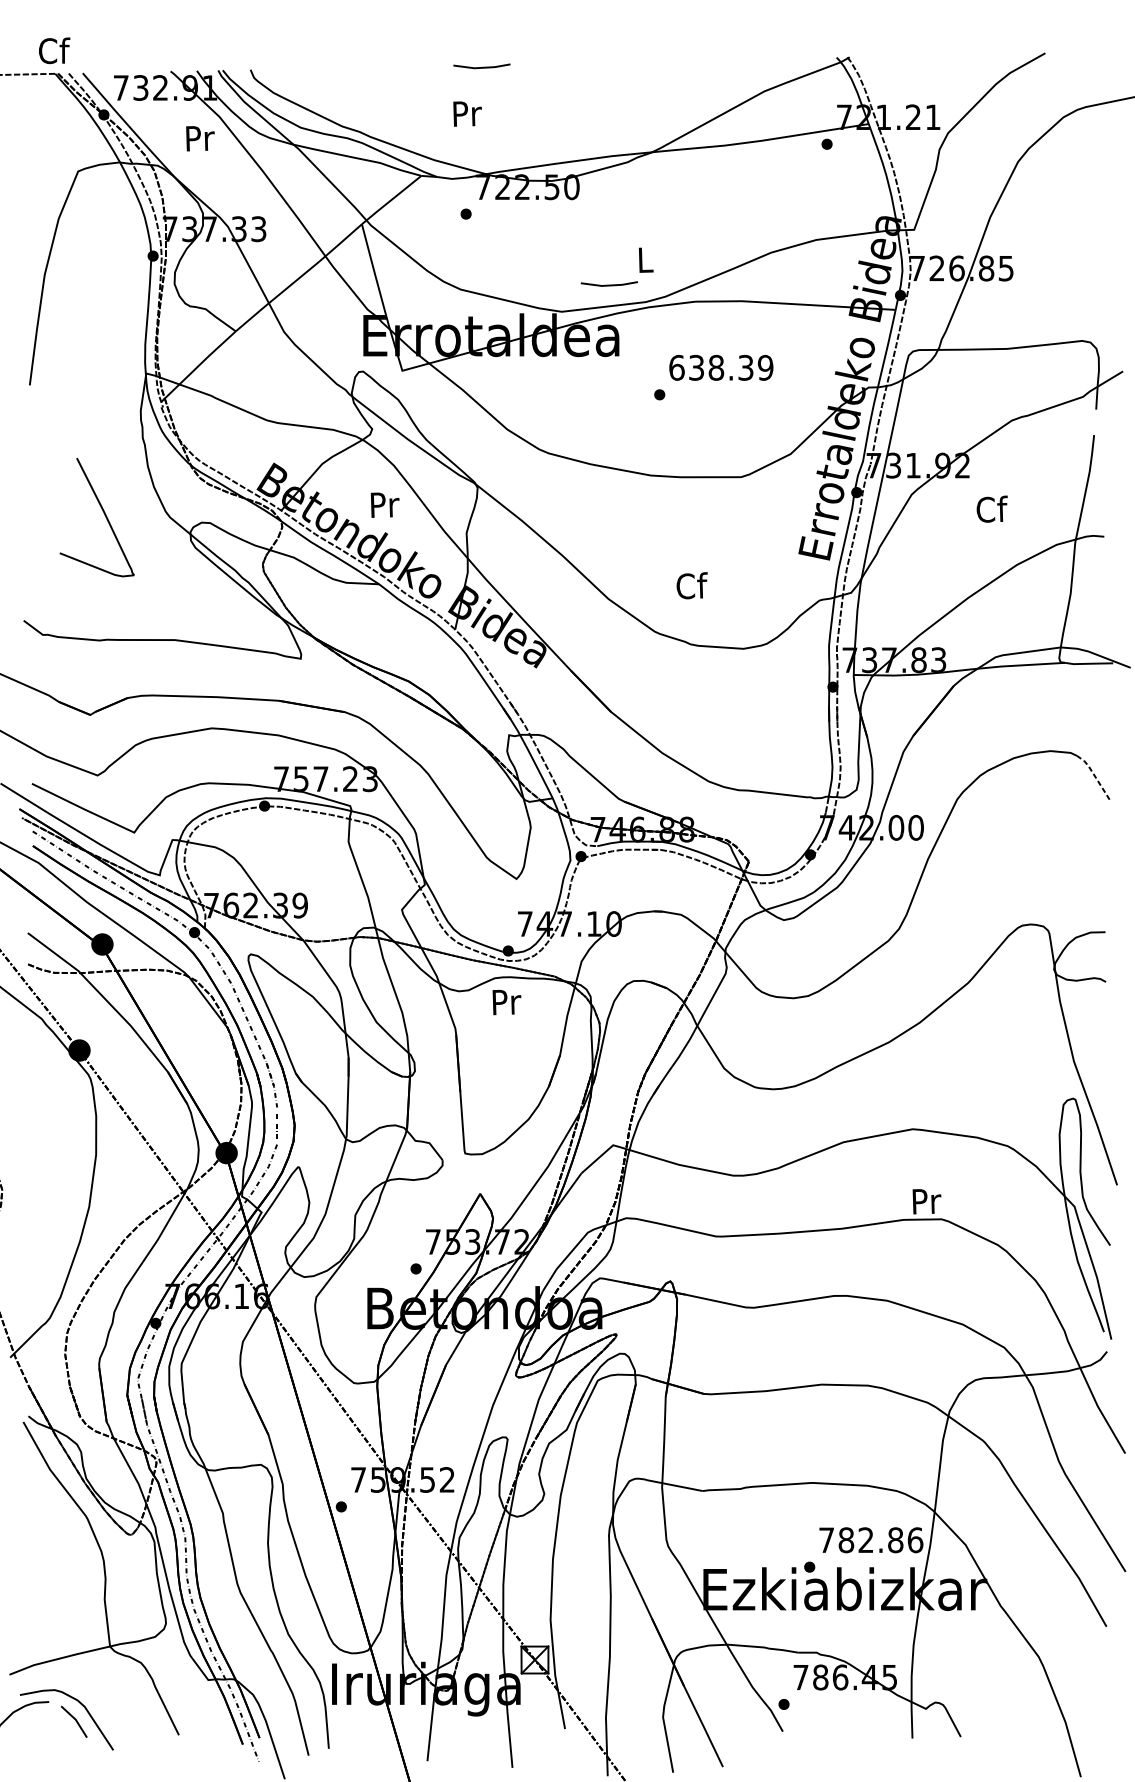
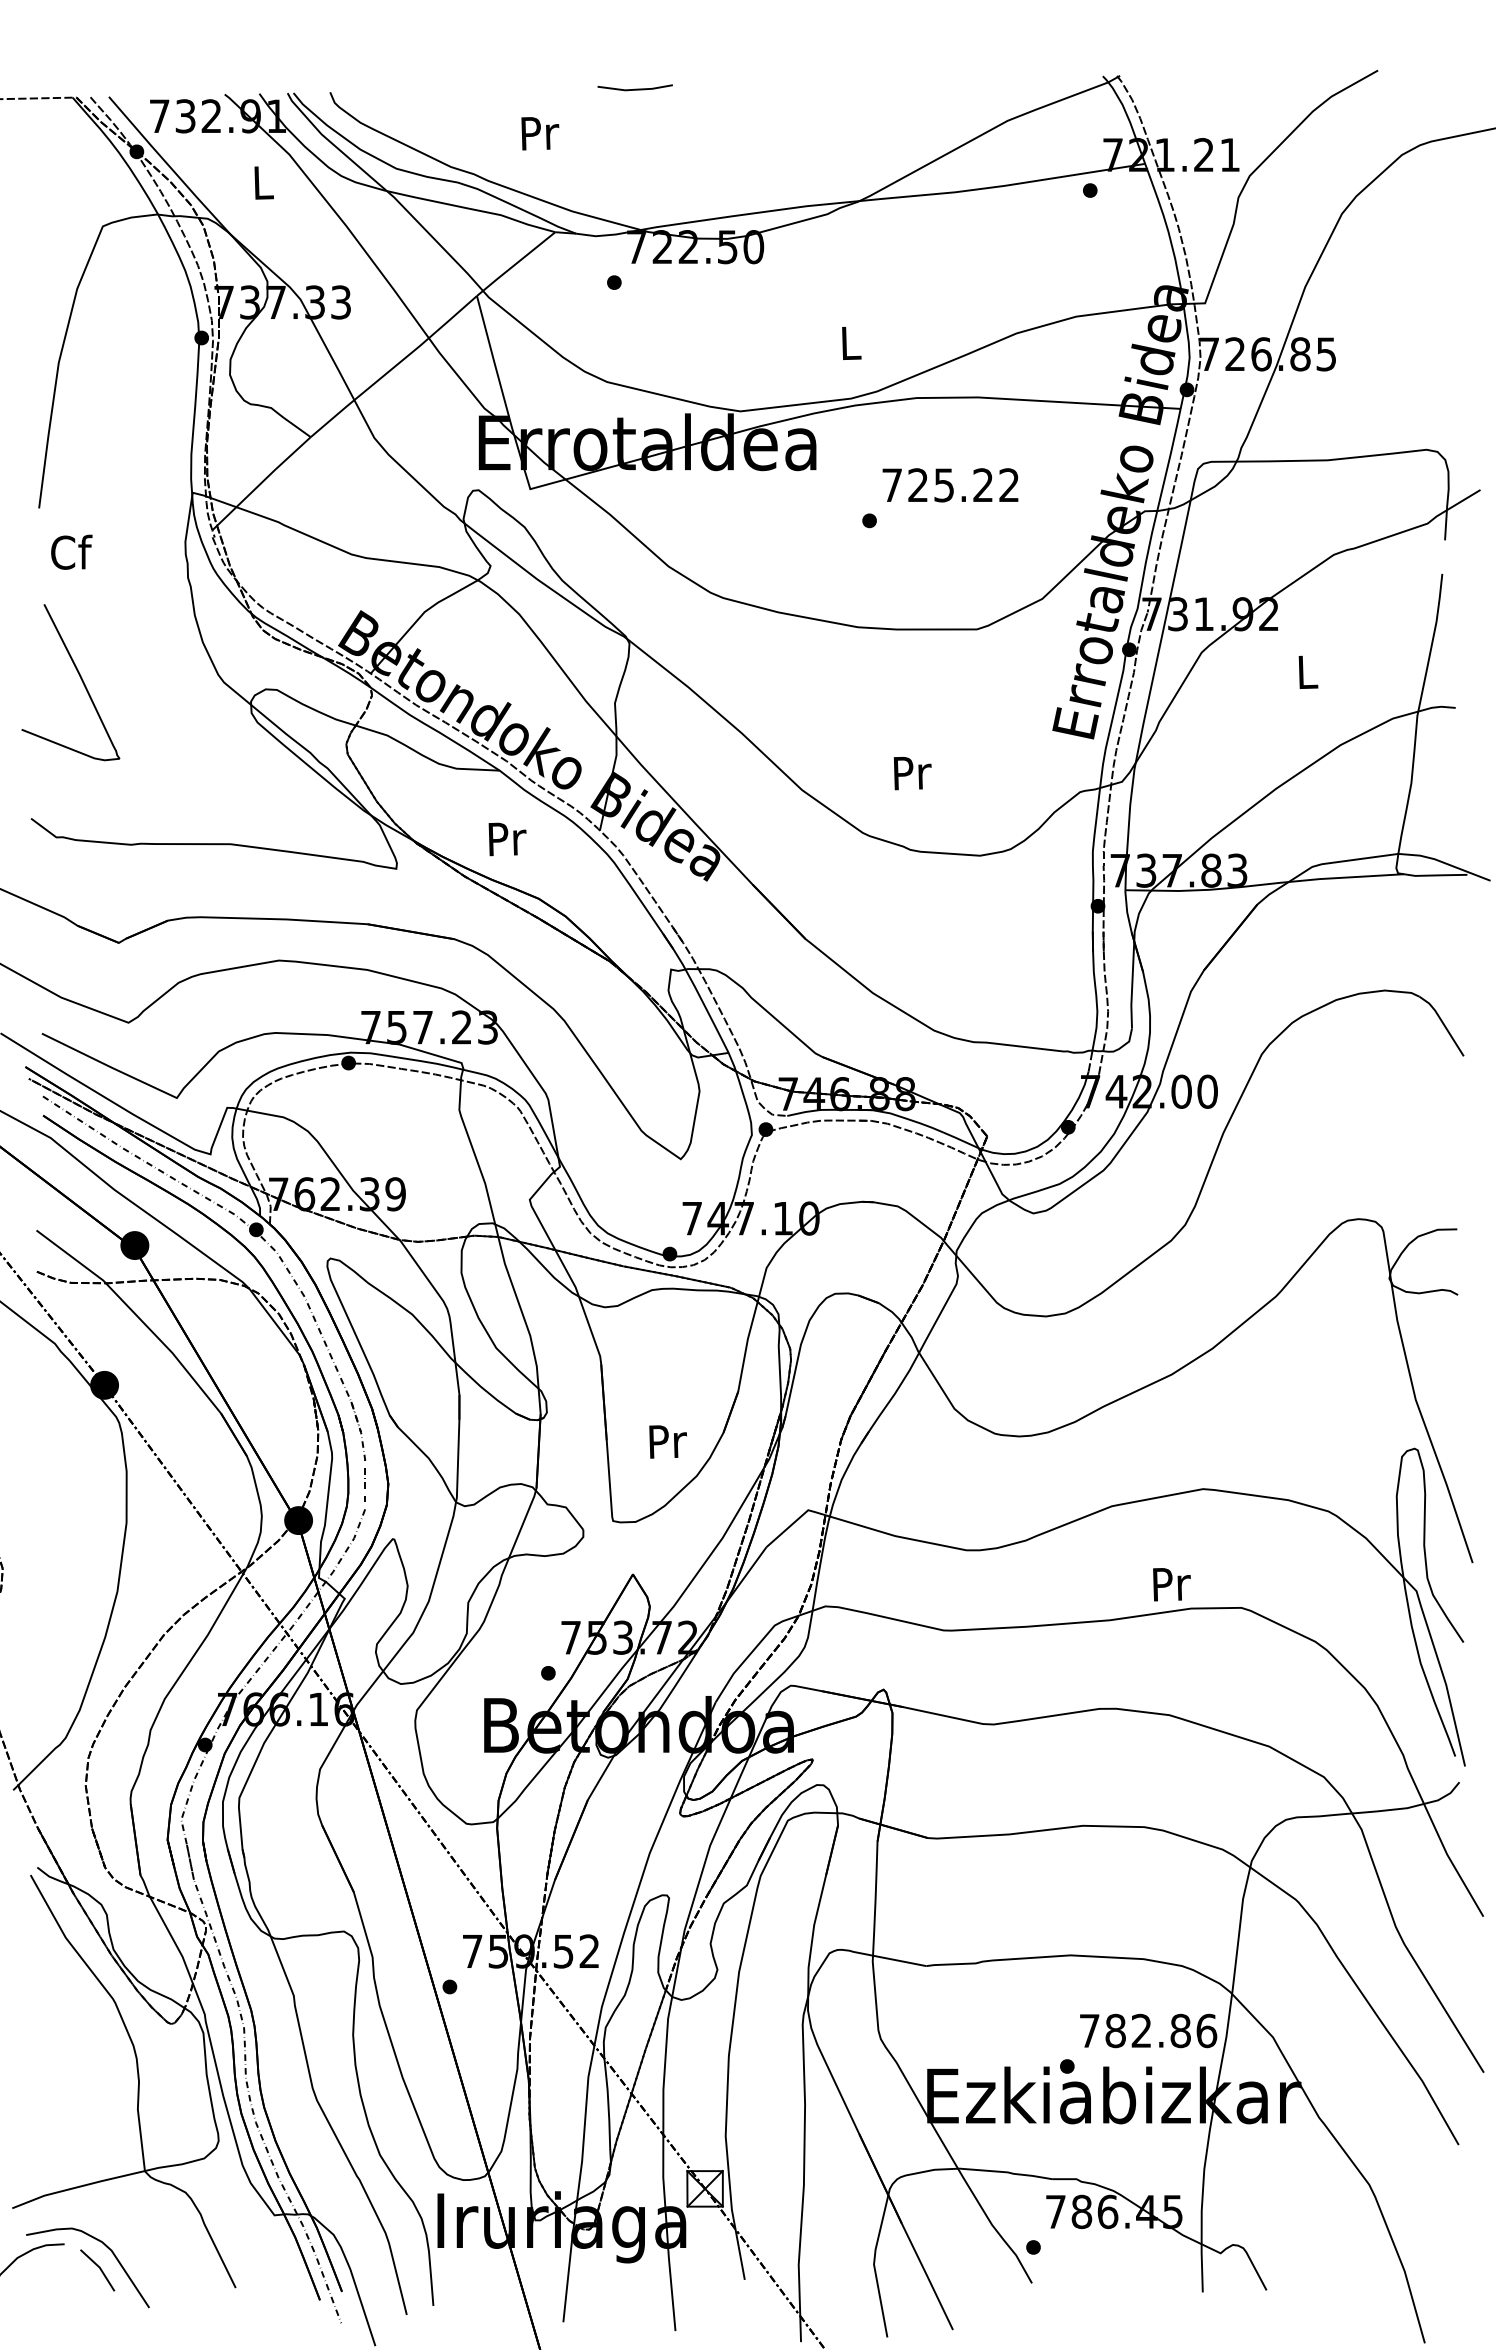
text: (54, 50) -> (71, 551), moved
text: (467, 113) -> (540, 133), moved
text: (200, 138) -> (263, 182), Pr -> L
line: (608, 284) -> (802, 375), removed
text: (721, 368) -> (950, 485), 638.39 -> 725.22
text: (385, 505) -> (507, 839), moved
text: (991, 509) -> (1307, 671), Cf -> L
curve: (104, 514) -> (80, 678), moved
text: (691, 585) -> (911, 772), Cf -> Pr
line: (1095, 776) -> (1443, 1023), dashed -> solid
text: (506, 1002) -> (667, 1441), moved
text: (926, 1201) -> (1171, 1584), moved

